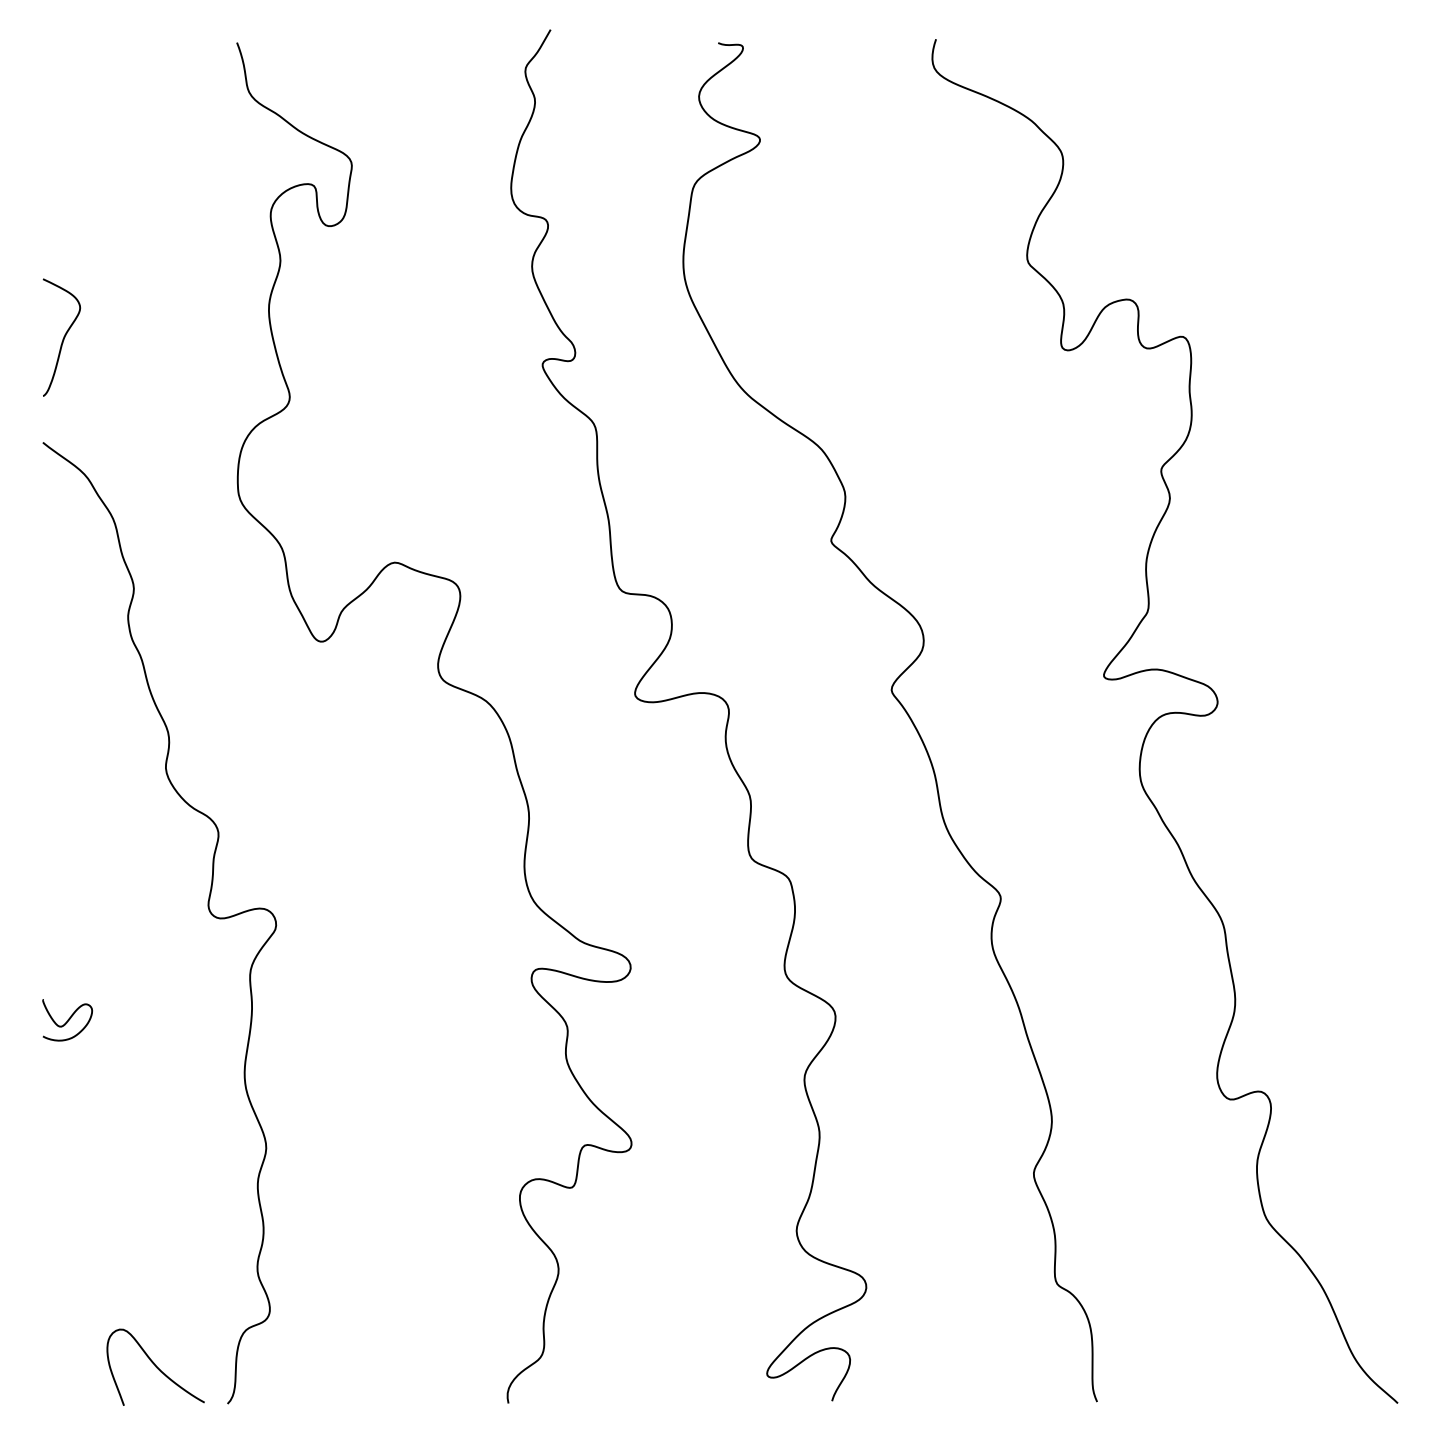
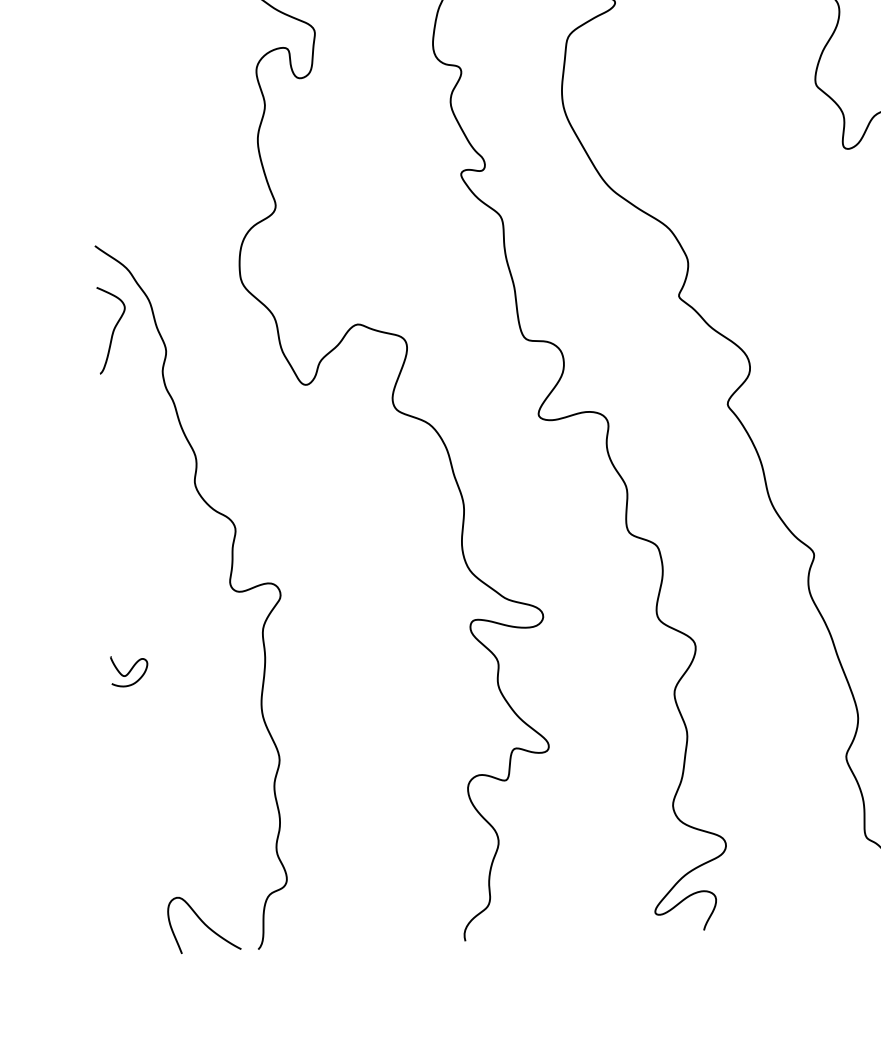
curve: (63, 337) -> (113, 330), moved

